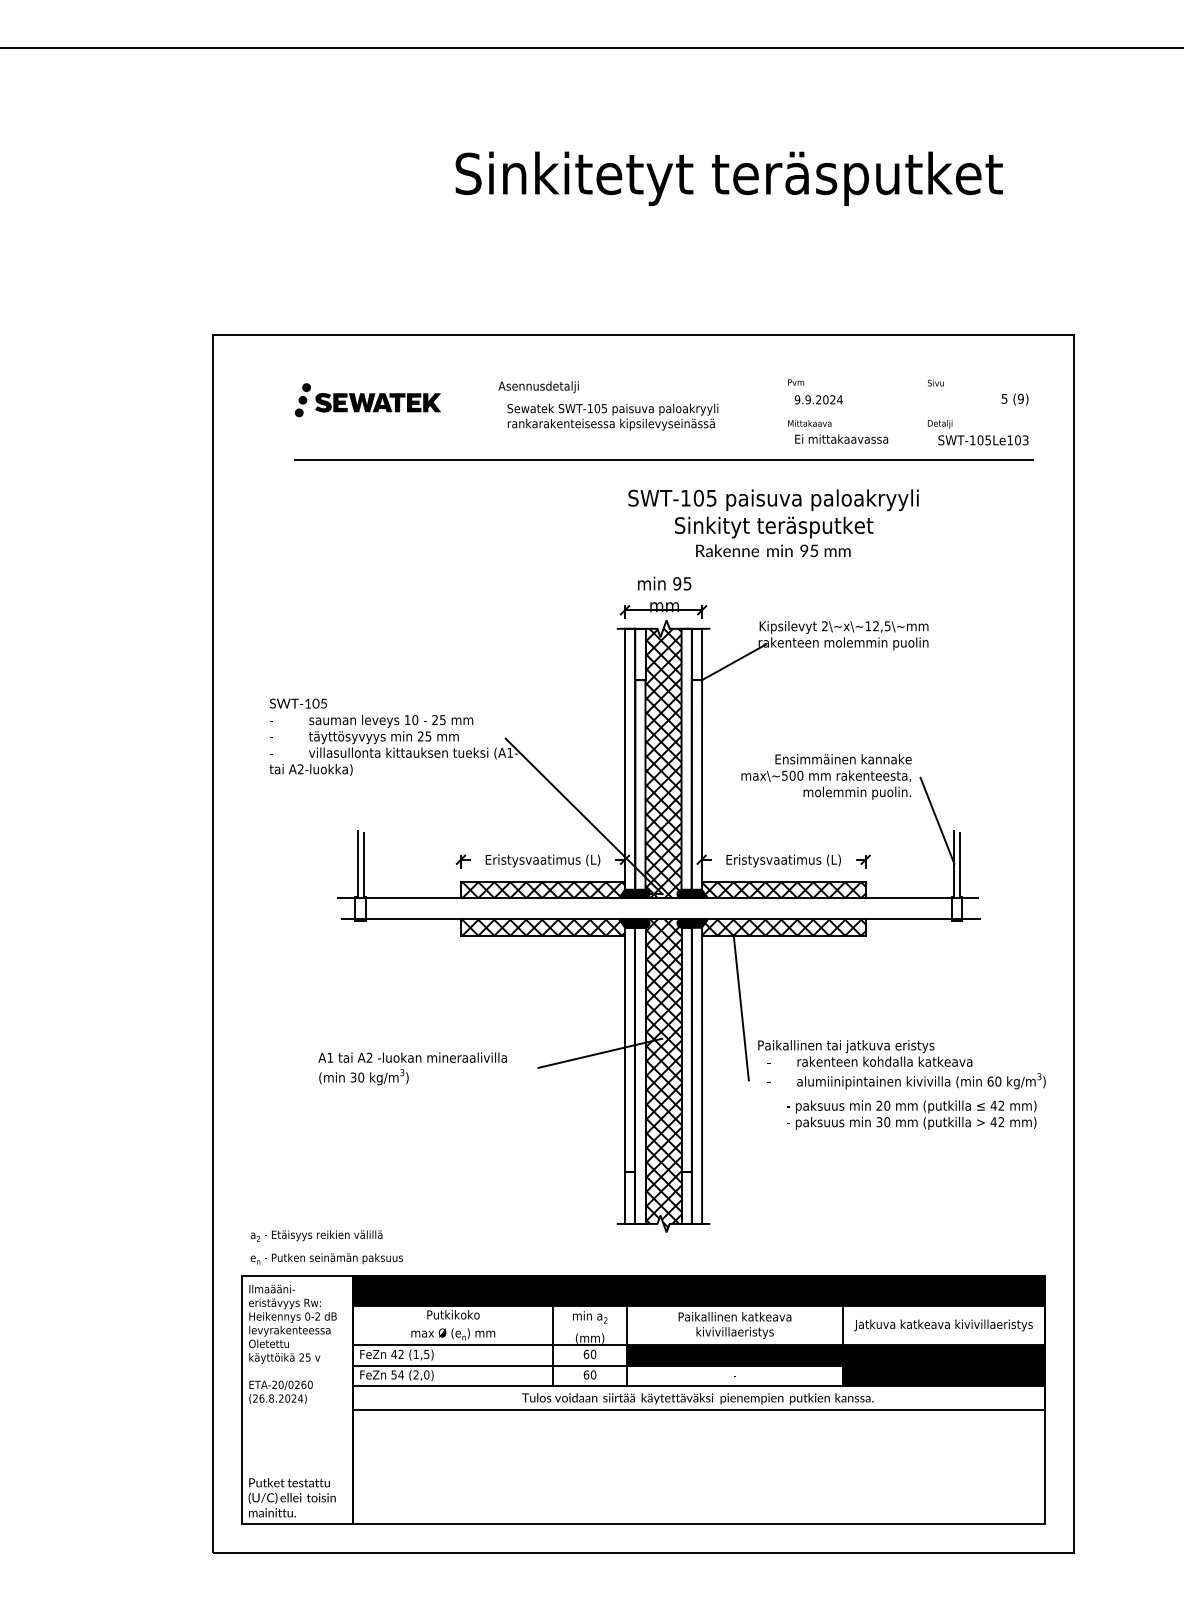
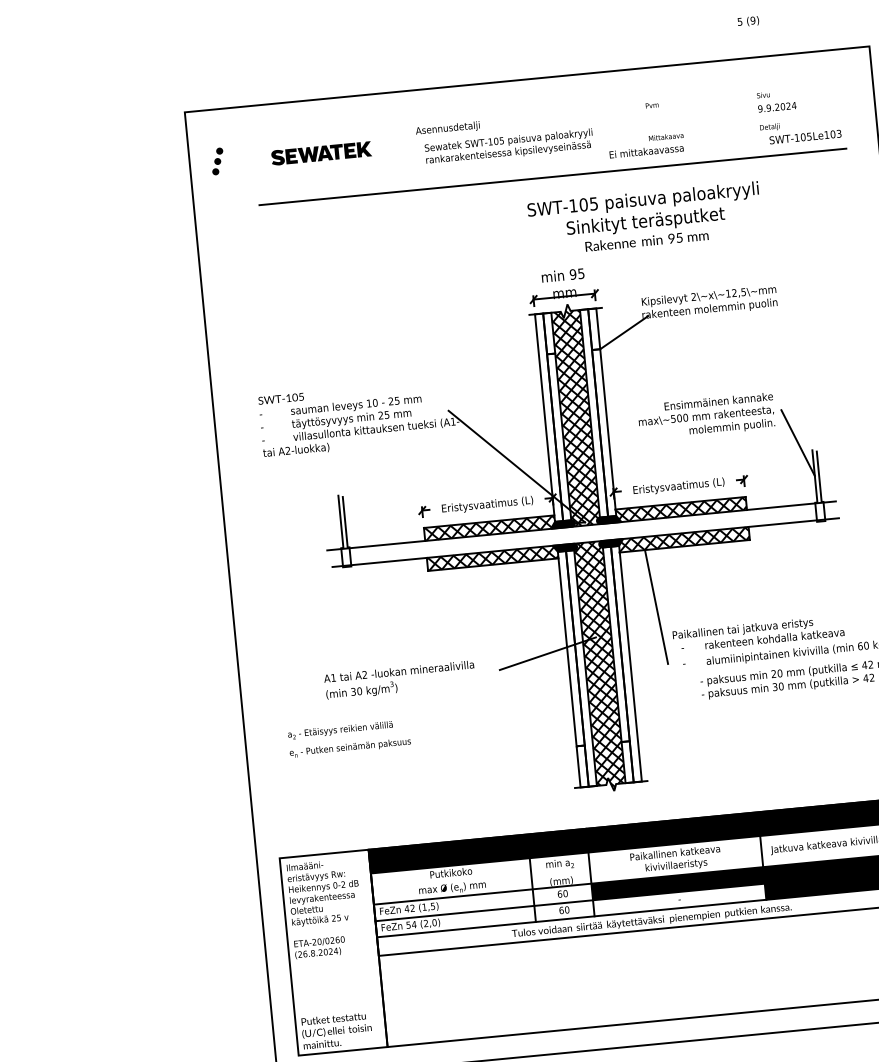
text: (818, 399) -> (777, 107), moved
text: (1014, 399) -> (747, 21), moved
part: (302, 400) -> (217, 161), moved
text: (841, 438) -> (646, 150), moved
text: (326, 1247) -> (349, 738), moved

